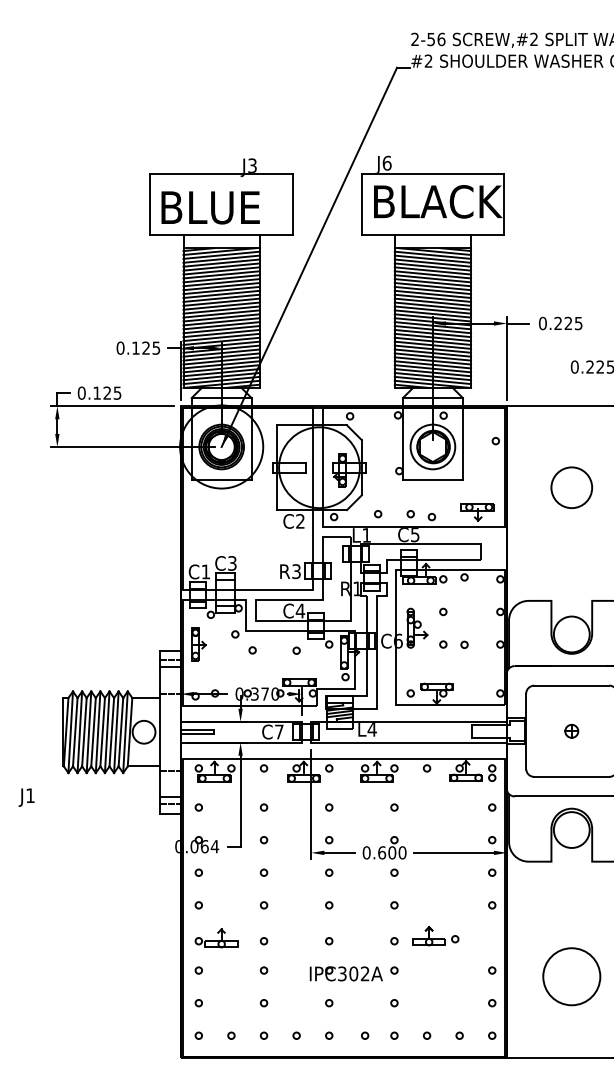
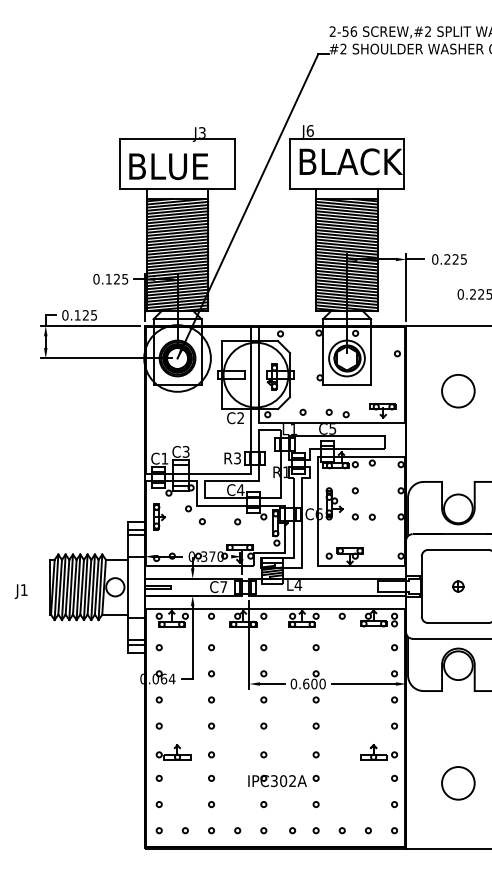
text: (26, 797) -> (21, 591), moved
part: (435, 936) -> (378, 752), moved
circle: (571, 976) -> (458, 783), size x0.71

